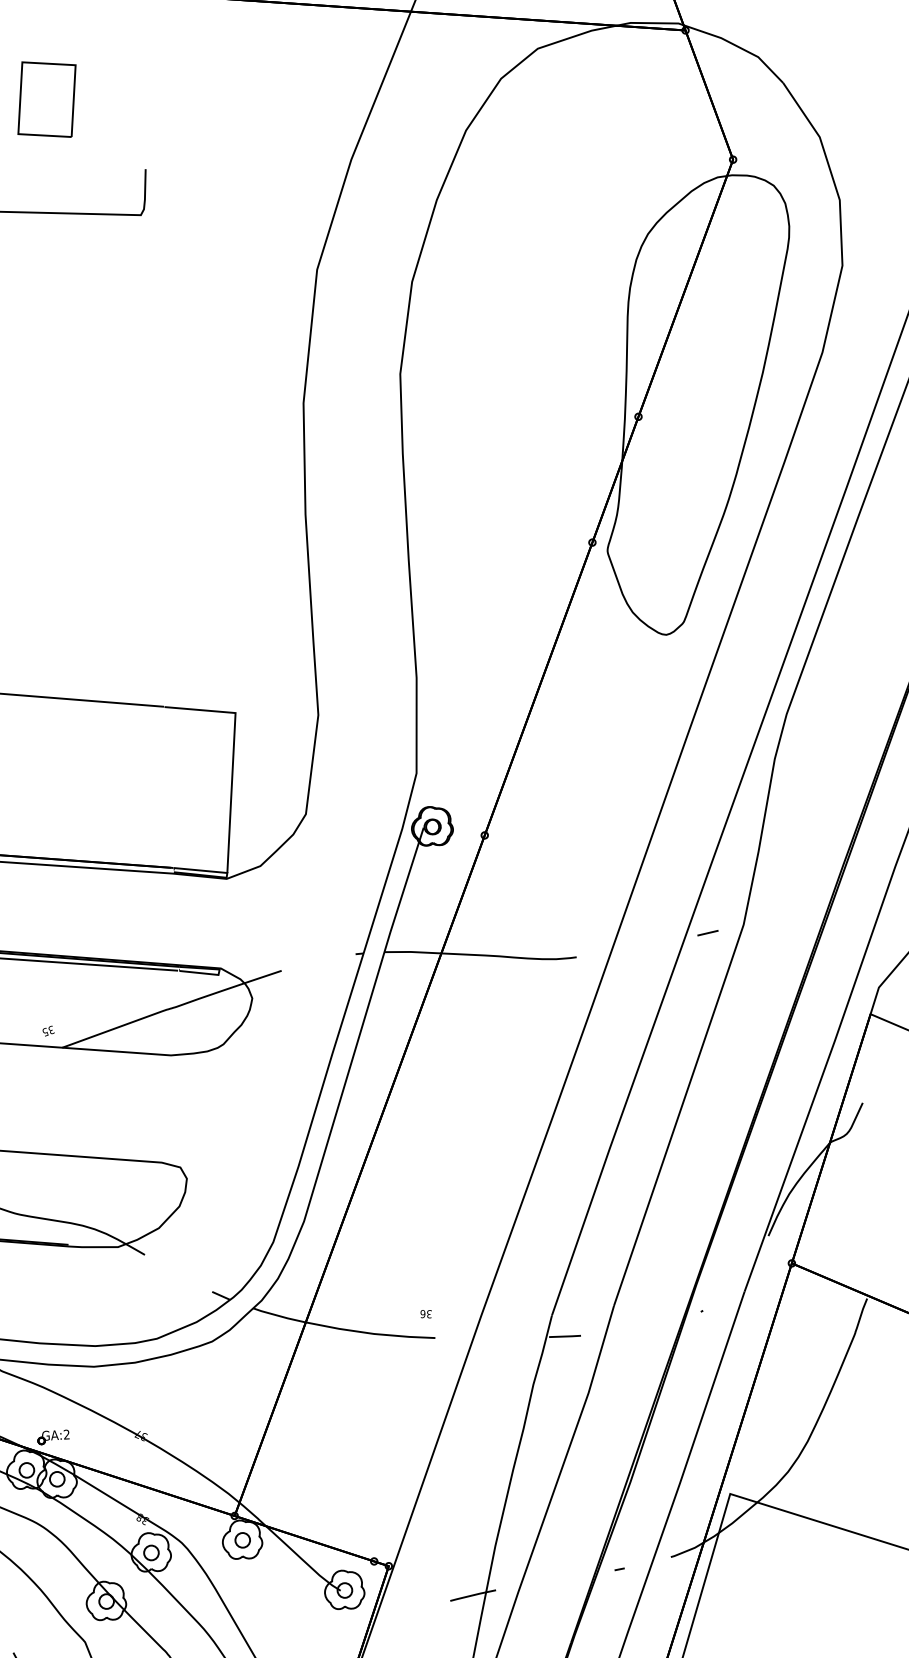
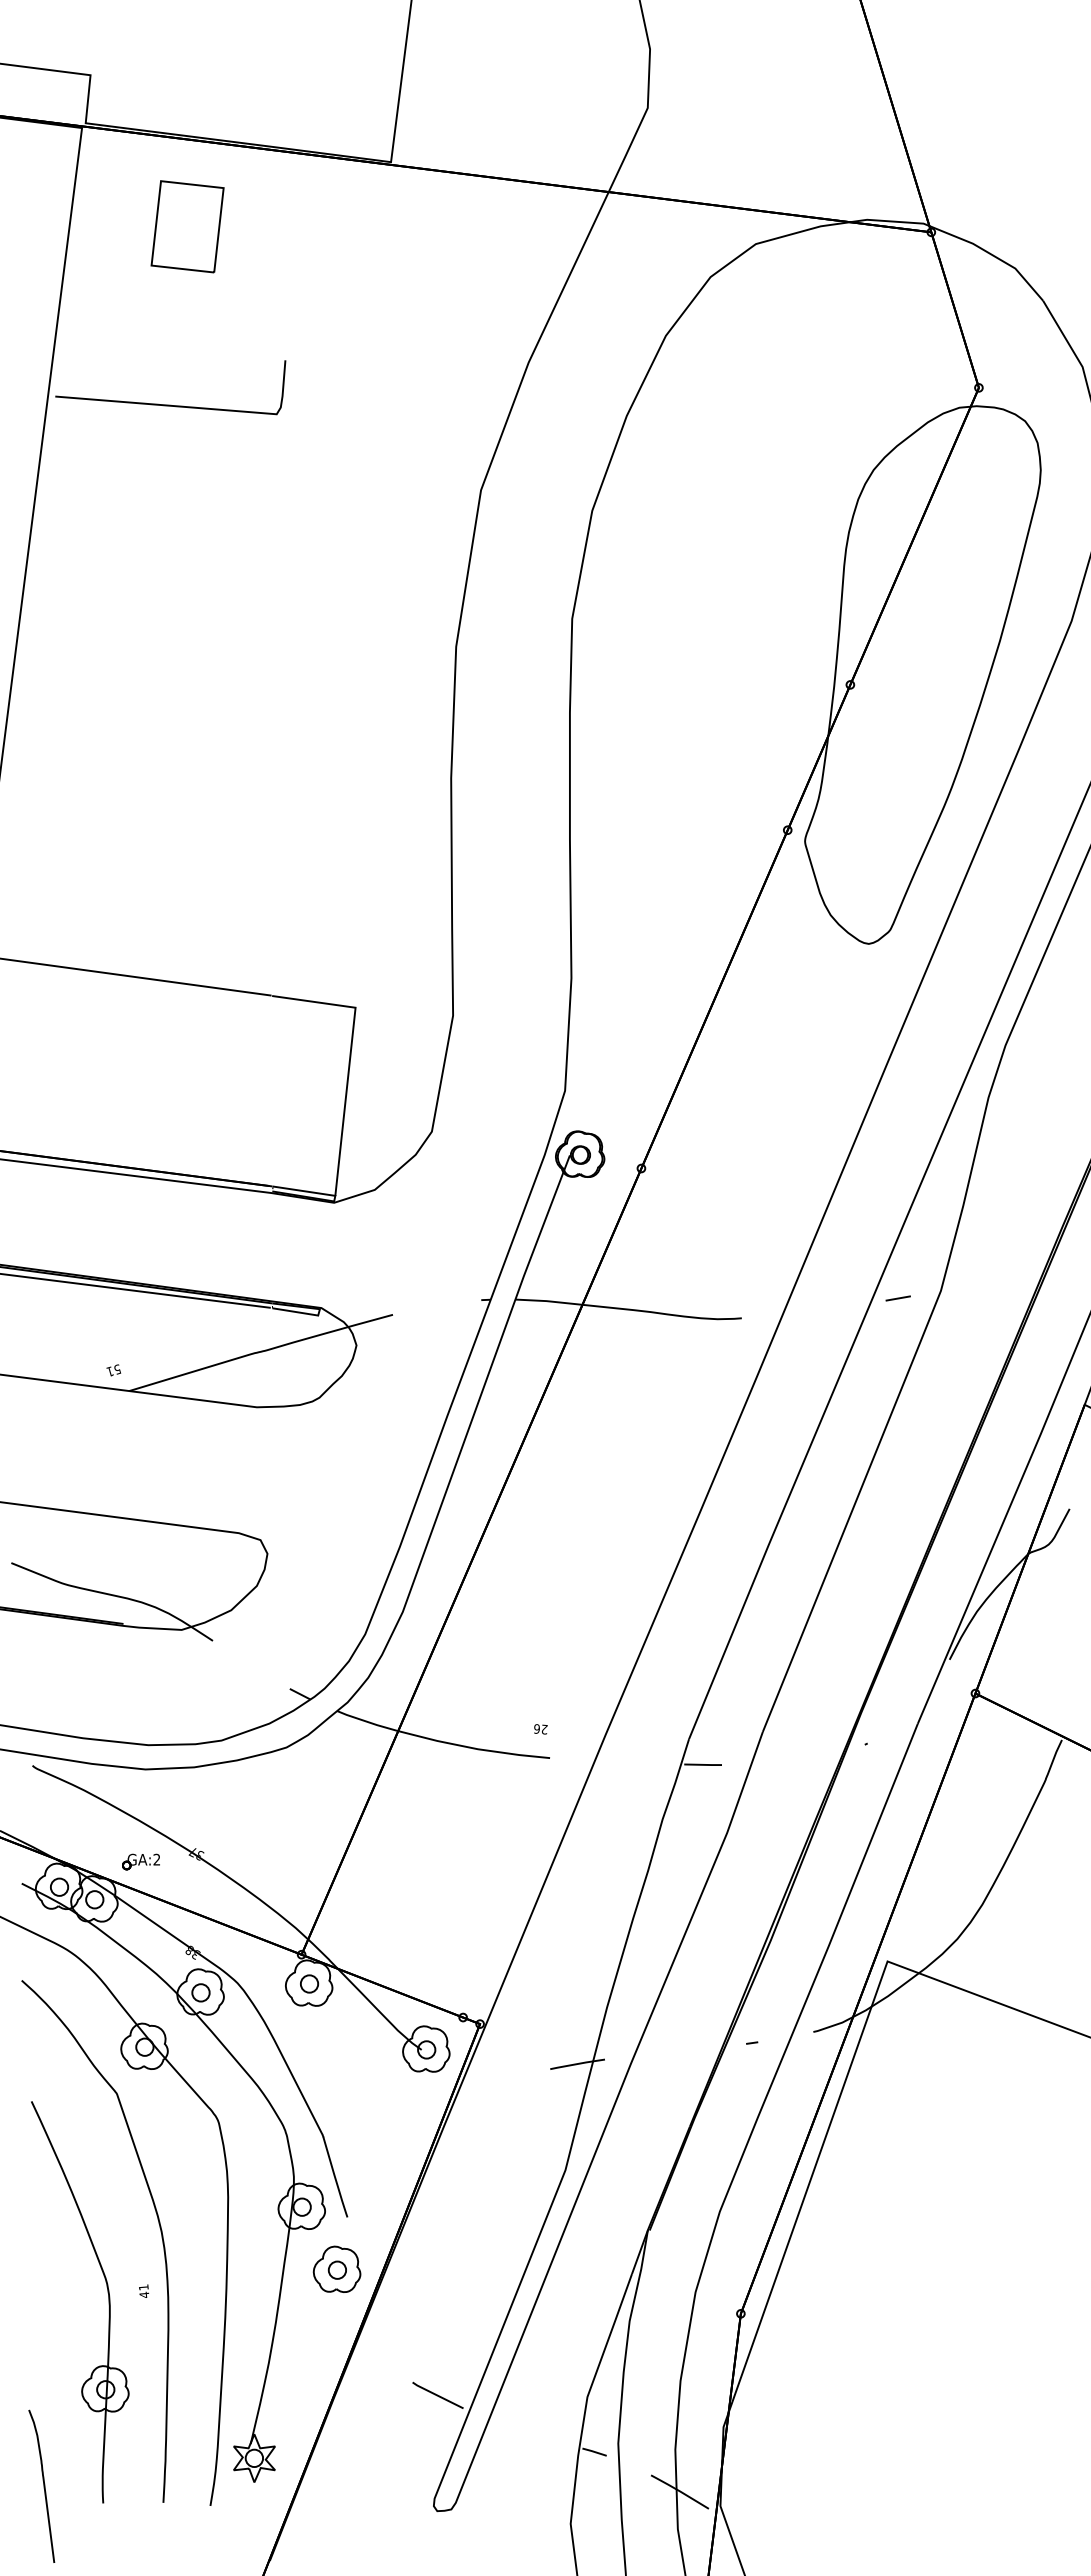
part: (46, 99) -> (187, 226), moved
text: (48, 1031) -> (113, 1371), 35 -> 51
text: (429, 1313) -> (544, 1728), 36 -> 26
part: (52, 1436) -> (140, 1861), moved

